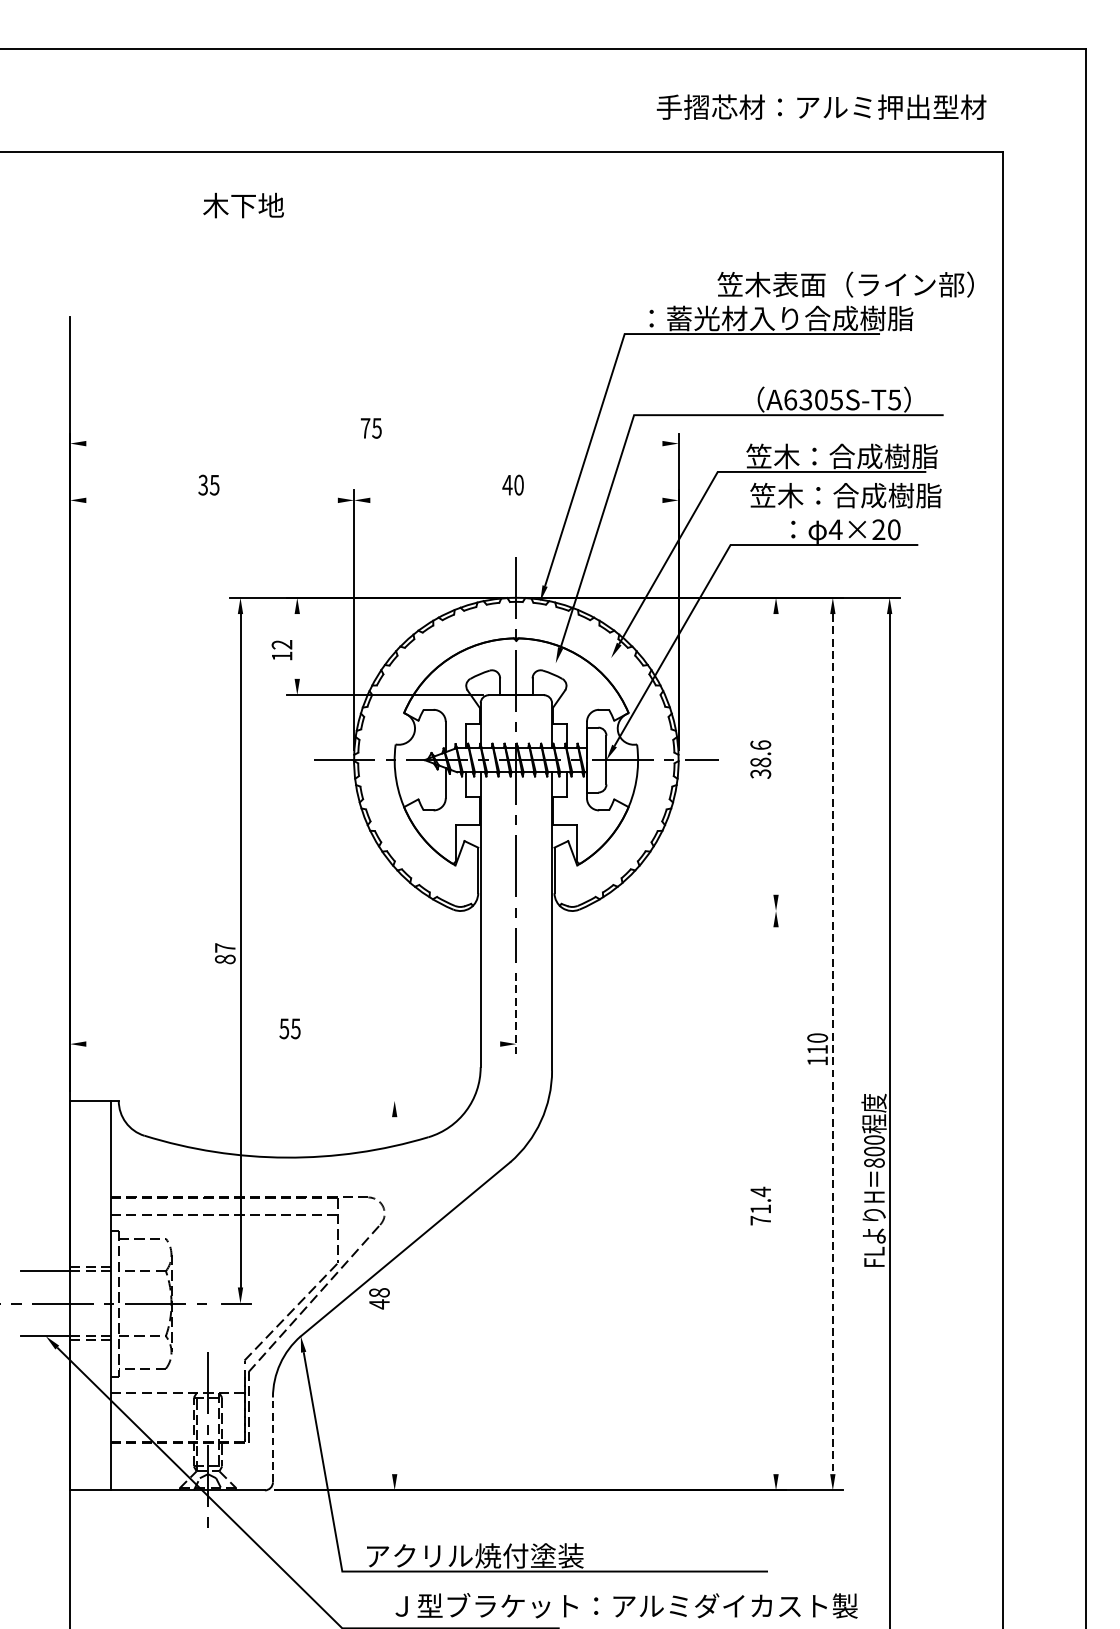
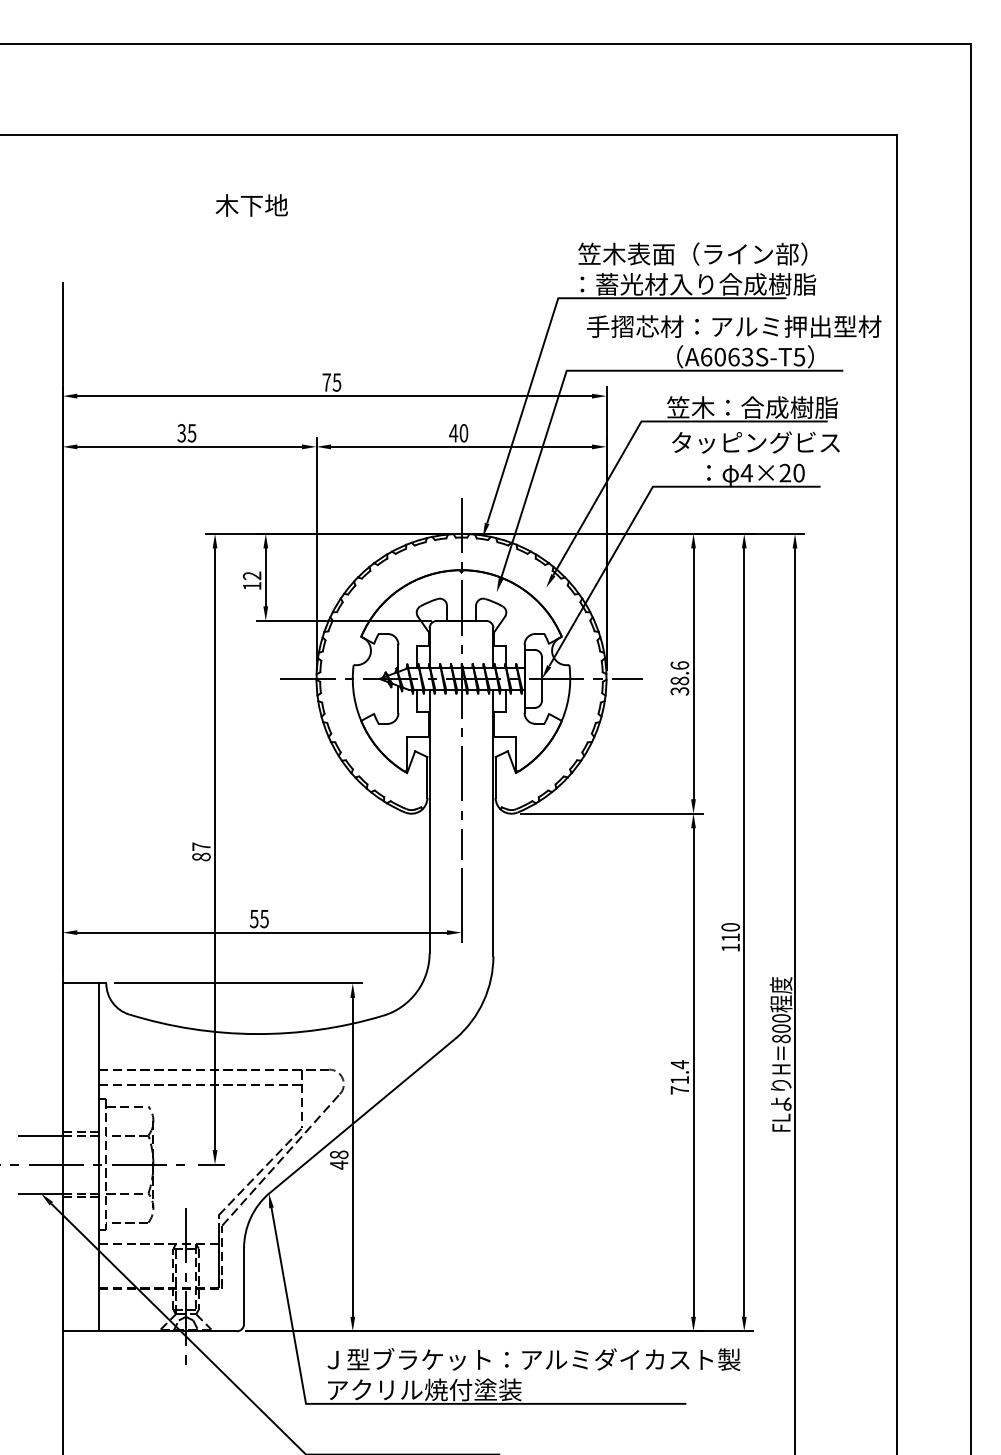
text: (821, 107) -> (734, 326), moved
text: (243, 205) -> (251, 205), moved
text: (845, 283) -> (692, 253), moved
text: (820, 399) -> (733, 356), A6305S-T5 -> A6063S-T5
line: (374, 444) -> (334, 396), added
text: (845, 495) -> (755, 442), 笠木：合成樹脂 -> タッピングビス
line: (211, 499) -> (189, 446), added
line: (516, 499) -> (461, 446), added
line: (296, 646) -> (265, 577), added
line: (776, 754) -> (693, 673), added
line: (684, 910) -> (611, 813), added
line: (516, 1013) -> (461, 905), dashed -> solid
line: (293, 1043) -> (262, 932), added
line: (833, 1045) -> (744, 933), dashed -> solid
line: (266, 1101) -> (238, 983), added
line: (776, 1200) -> (693, 1072), added
line: (394, 1294) -> (352, 1156), added
line: (273, 1440) -> (244, 1286), dashed -> solid
text: (626, 1605) -> (533, 1359), moved

